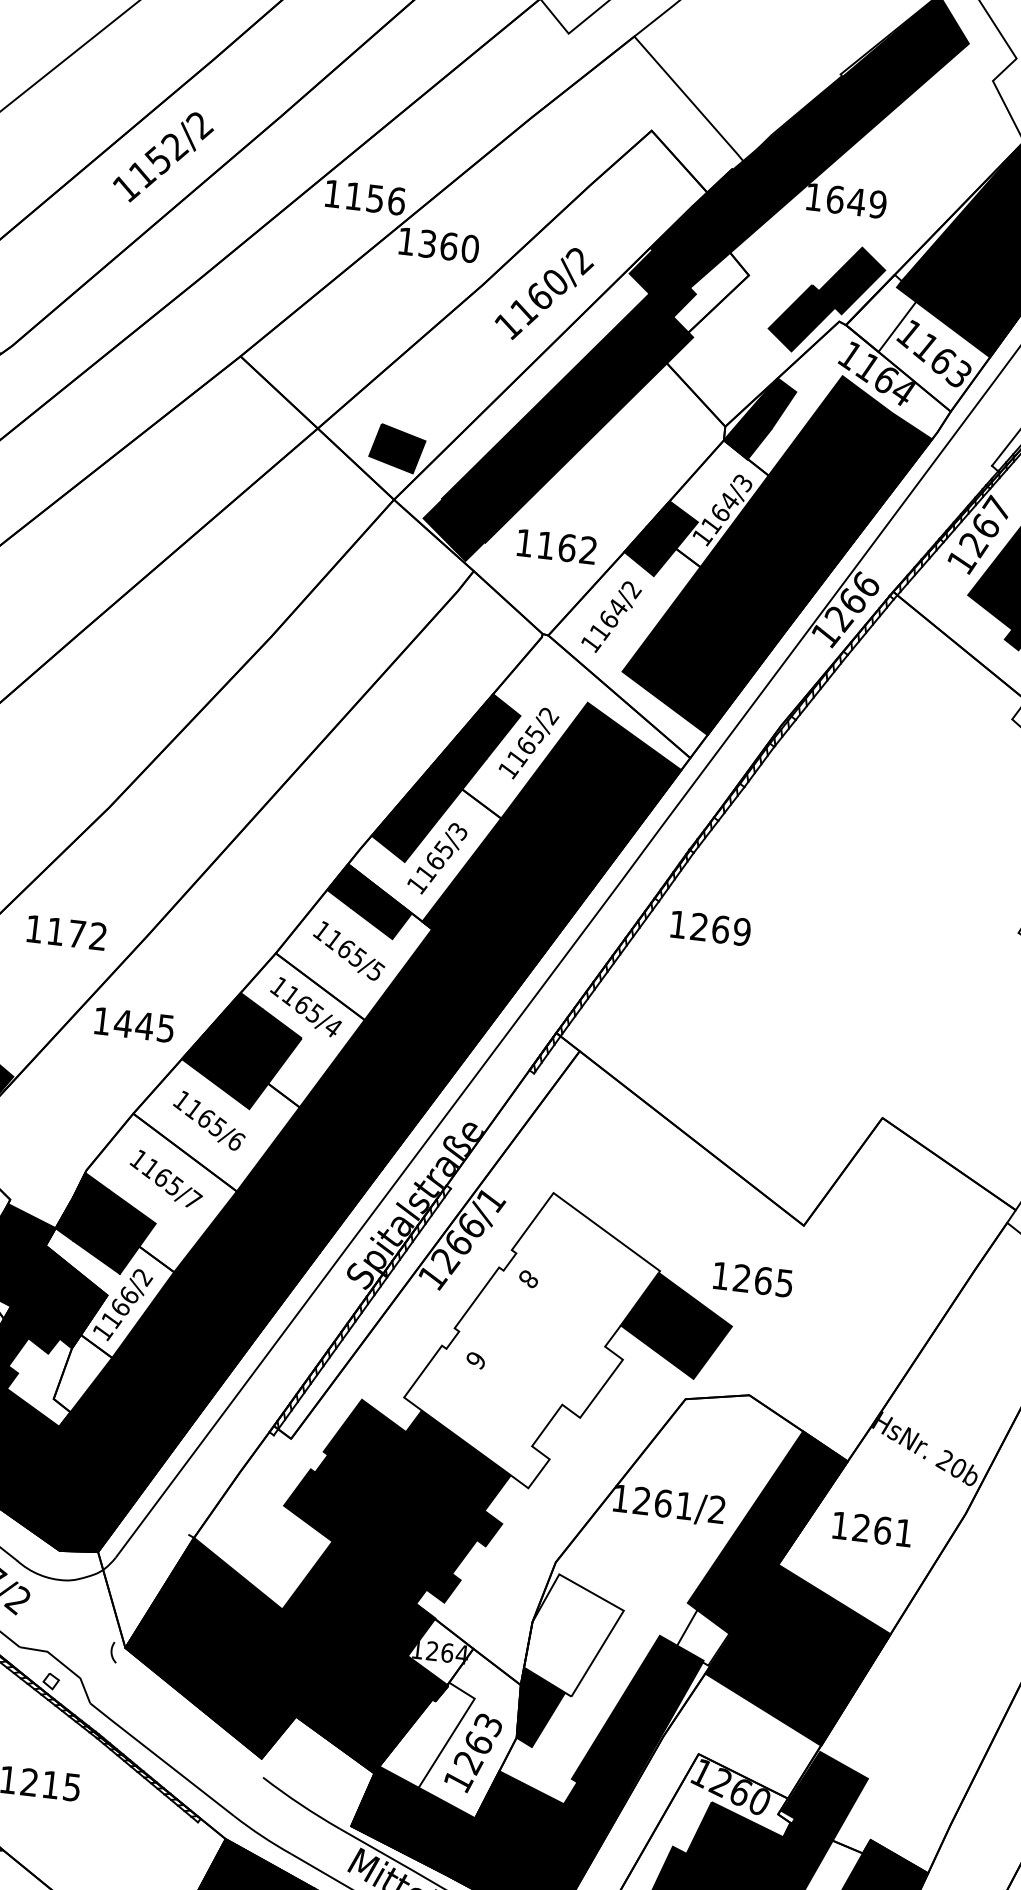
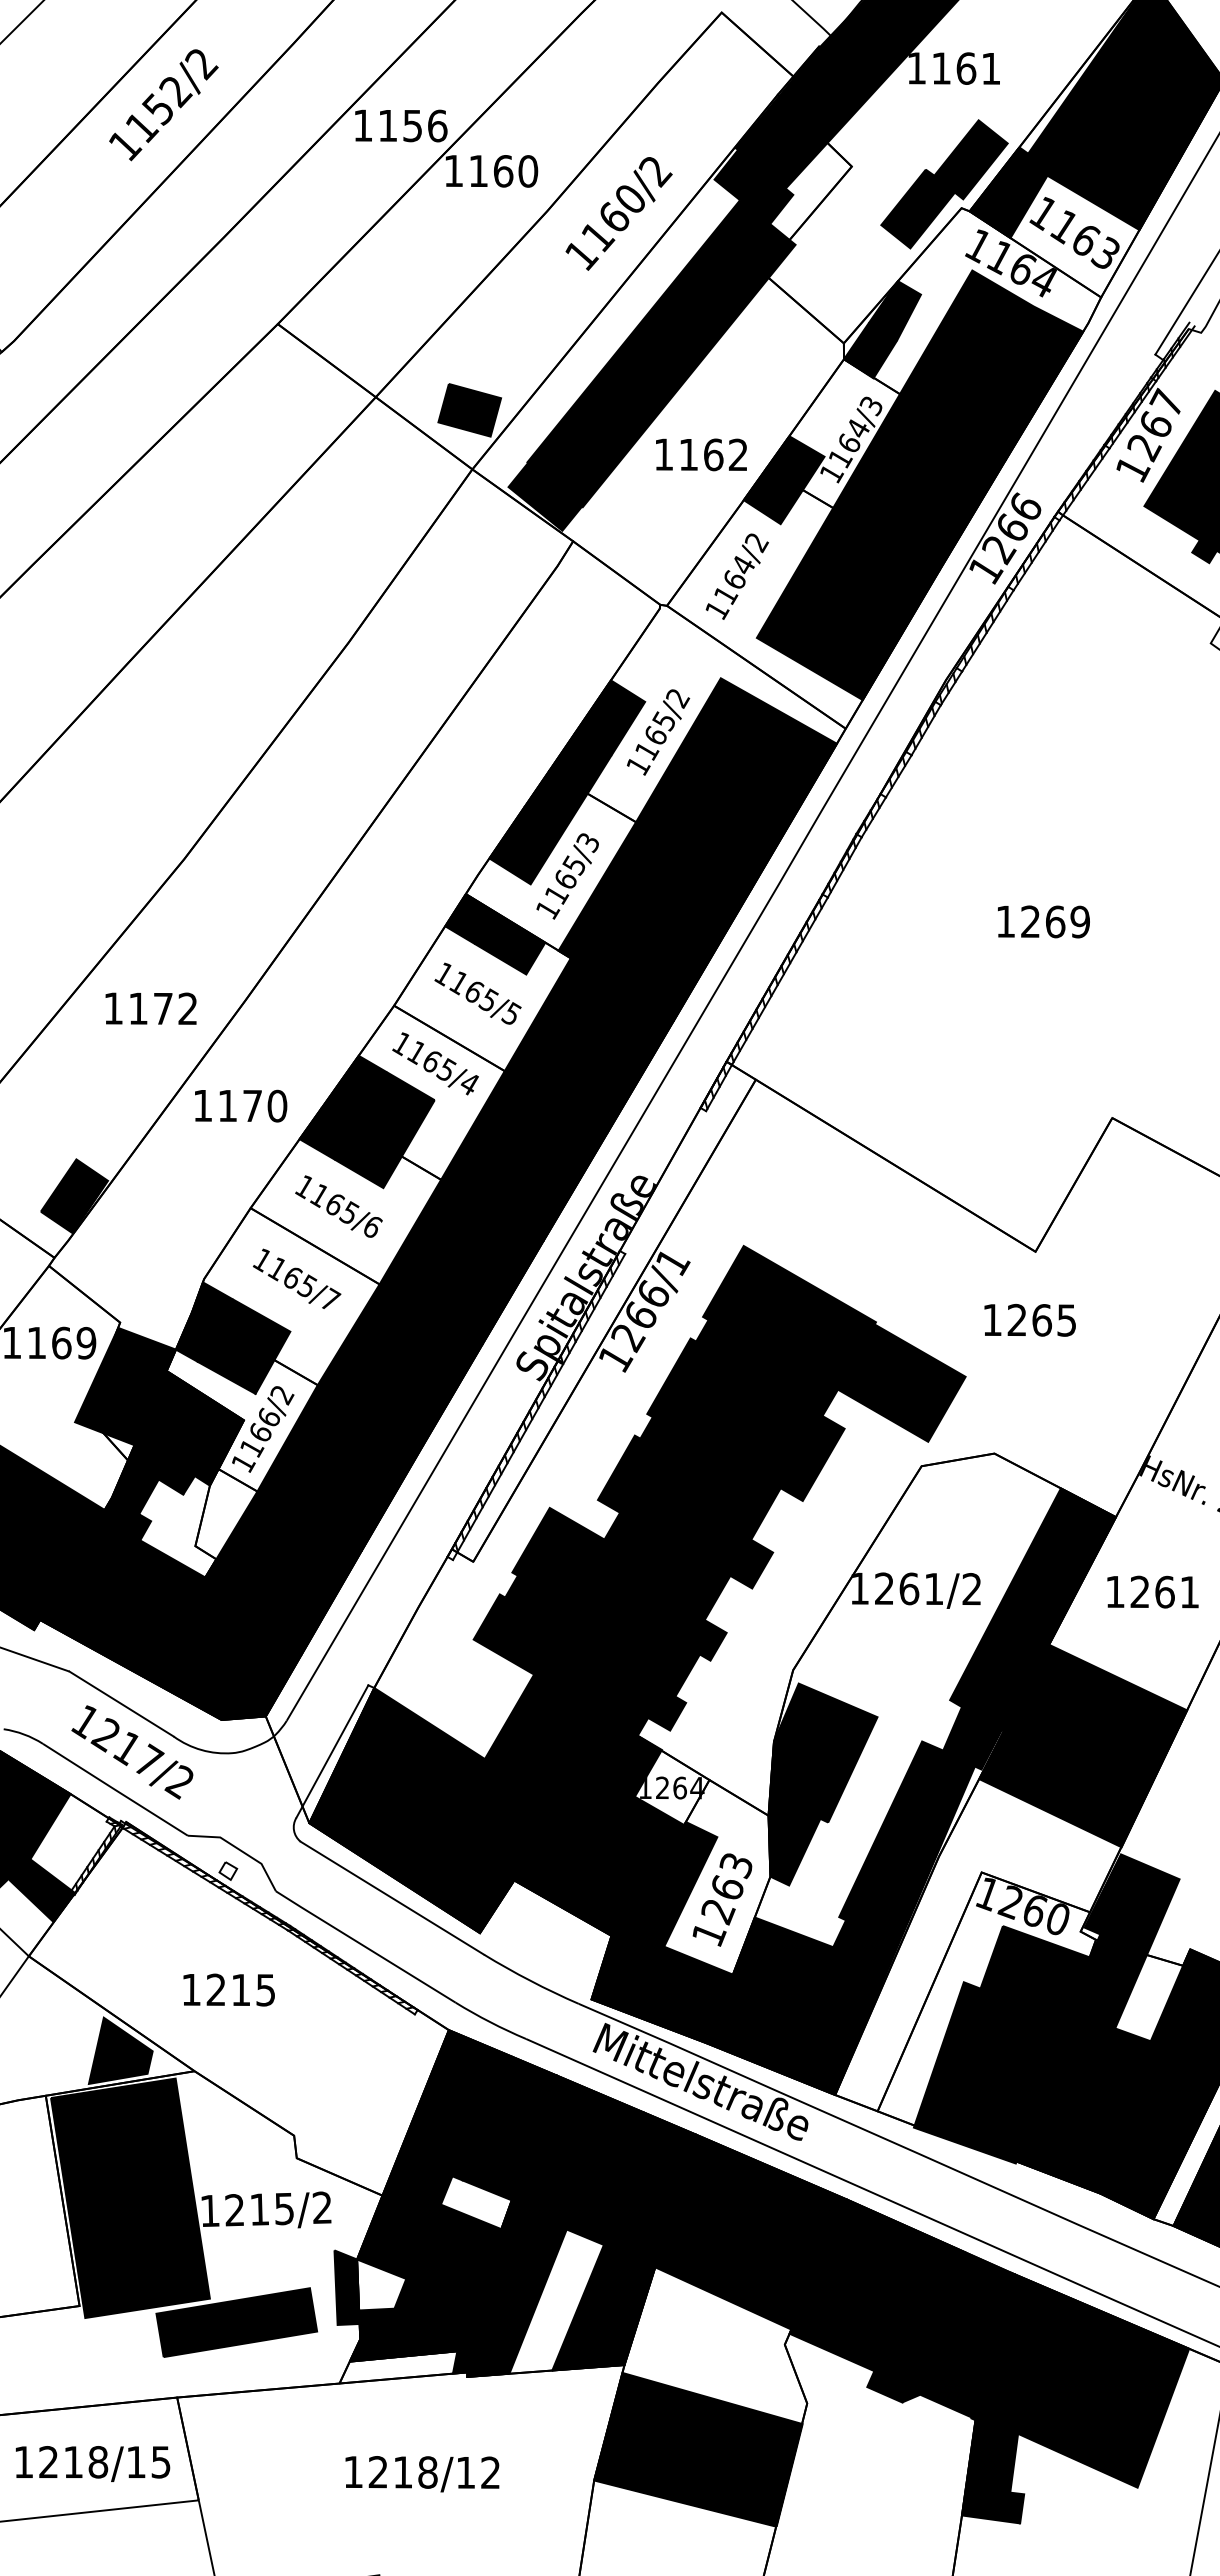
text: (856, 202) -> (966, 68), 1649 -> 1161
text: (427, 243) -> (478, 170), 1360 -> 1160
fill: (881, 312) -> (1008, 192), added
text: (556, 546) -> (701, 454), moved
text: (710, 928) -> (1043, 921), moved
text: (144, 1025) -> (252, 1105), 1445 -> 1170
text: (752, 1279) -> (1029, 1320), moved
fill: (531, 1338) -> (736, 1416), added
line: (152, 1588) -> (332, 1751), added
fill: (574, 1635) -> (823, 1752), added
fill: (703, 1638) -> (972, 1738), added
line: (189, 1719) -> (392, 1897), added
fill: (426, 1734) -> (666, 1884), added

